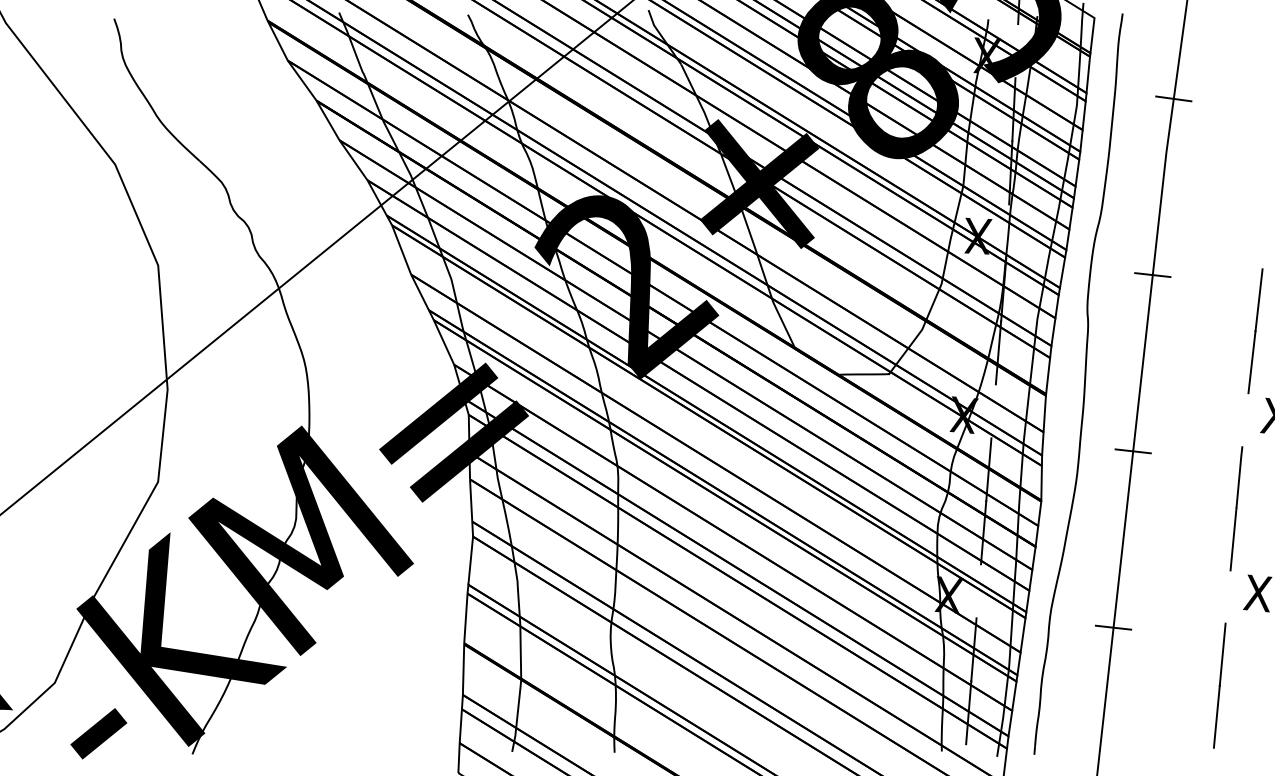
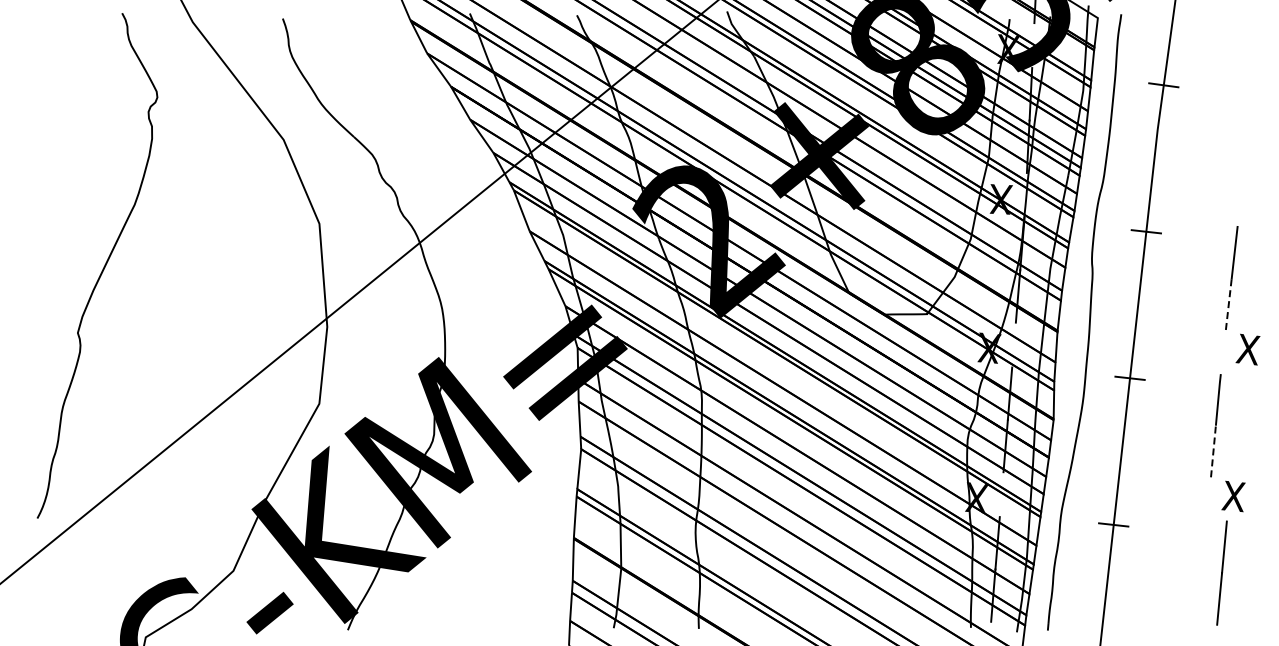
line: (1251, 362) -> (1228, 304), solid -> dashed
line: (1233, 539) -> (1213, 451), solid -> dashed
line: (1219, 684) -> (1221, 572), moved

